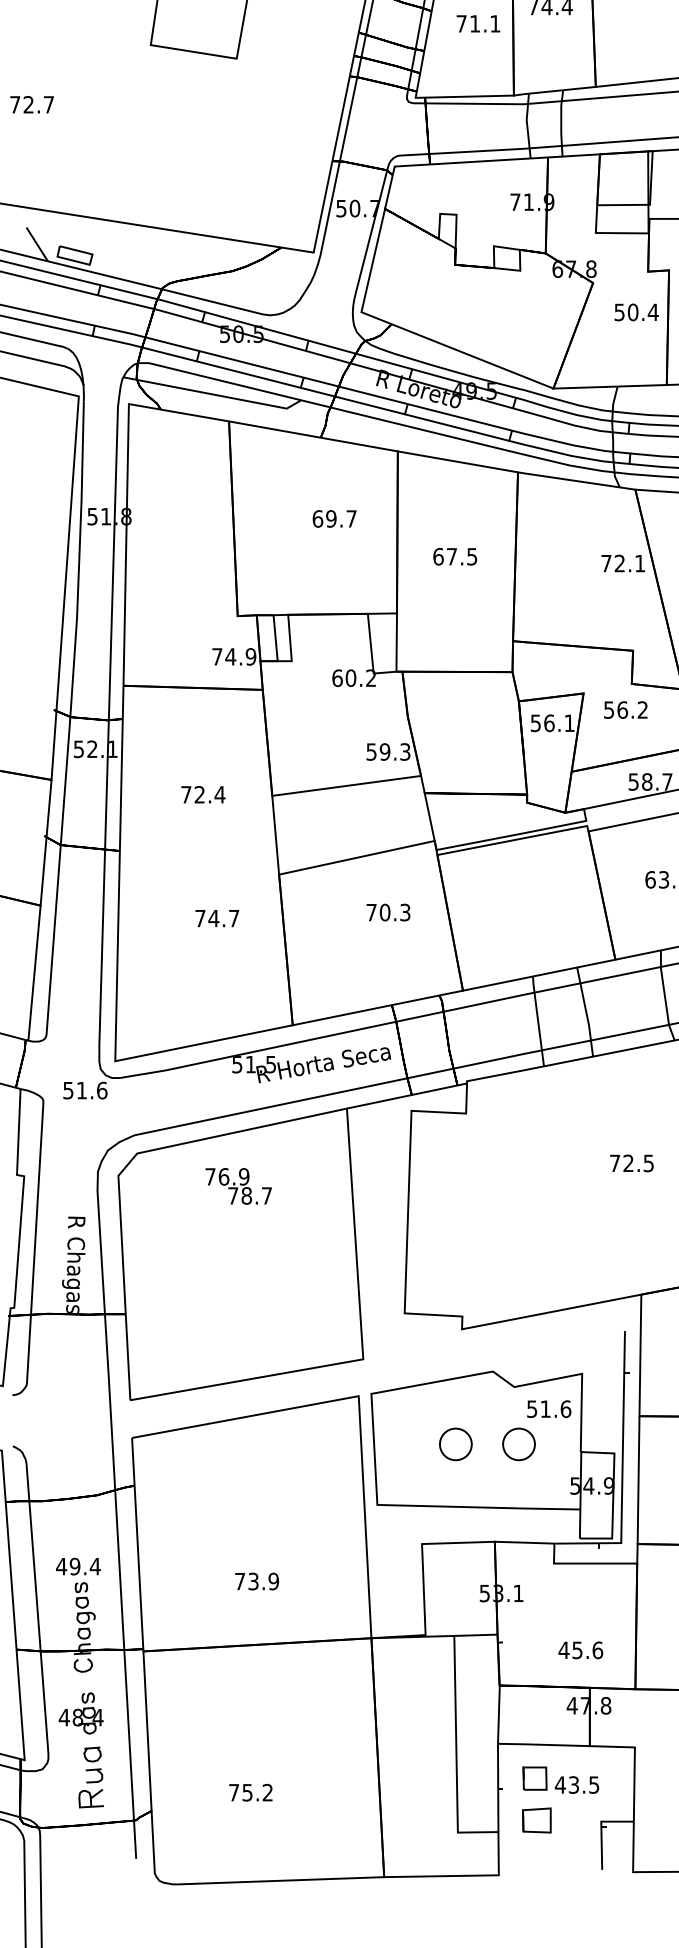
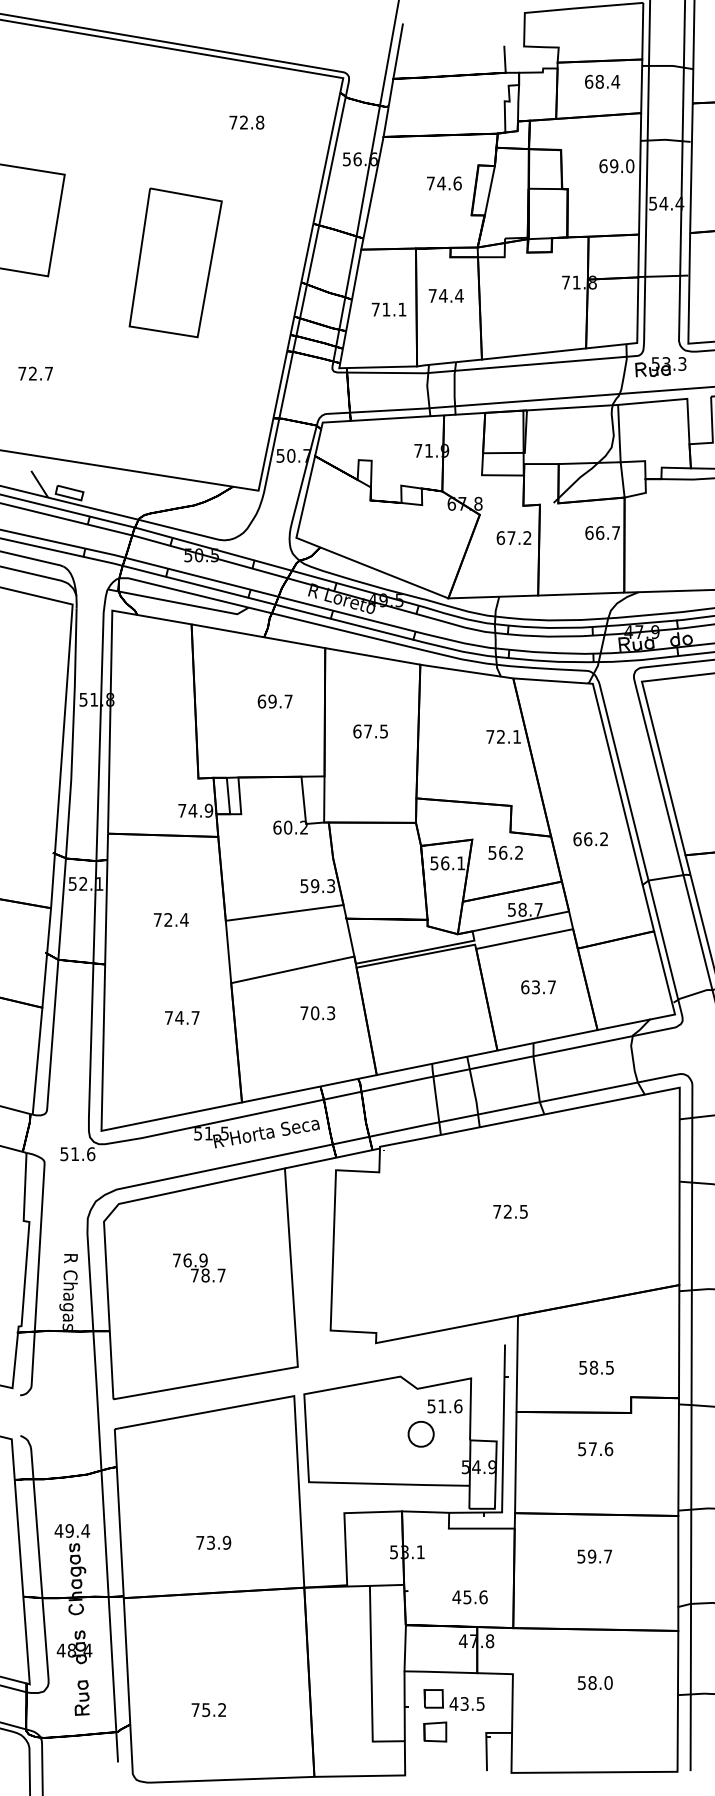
text: (635, 312) -> (513, 538), 50.4 -> 67.2
part: (239, 1185) -> (199, 1267), moved
part: (455, 1444) -> (370, 1434), removed
part: (89, 1776) -> (81, 1697), size x0.71

